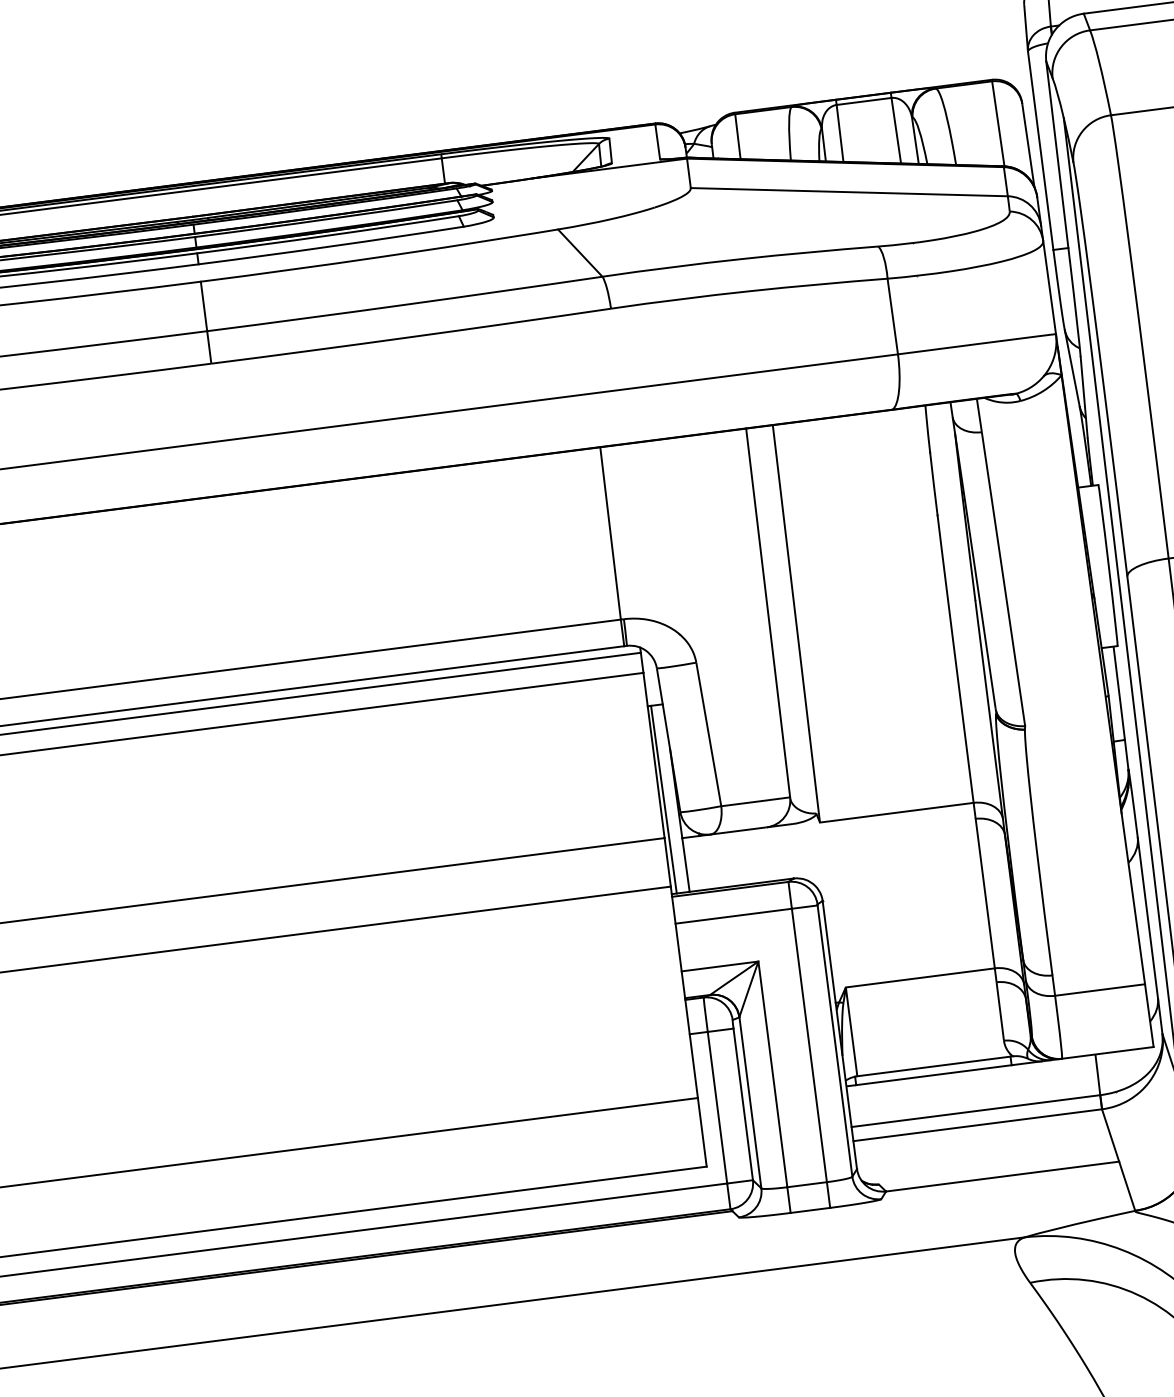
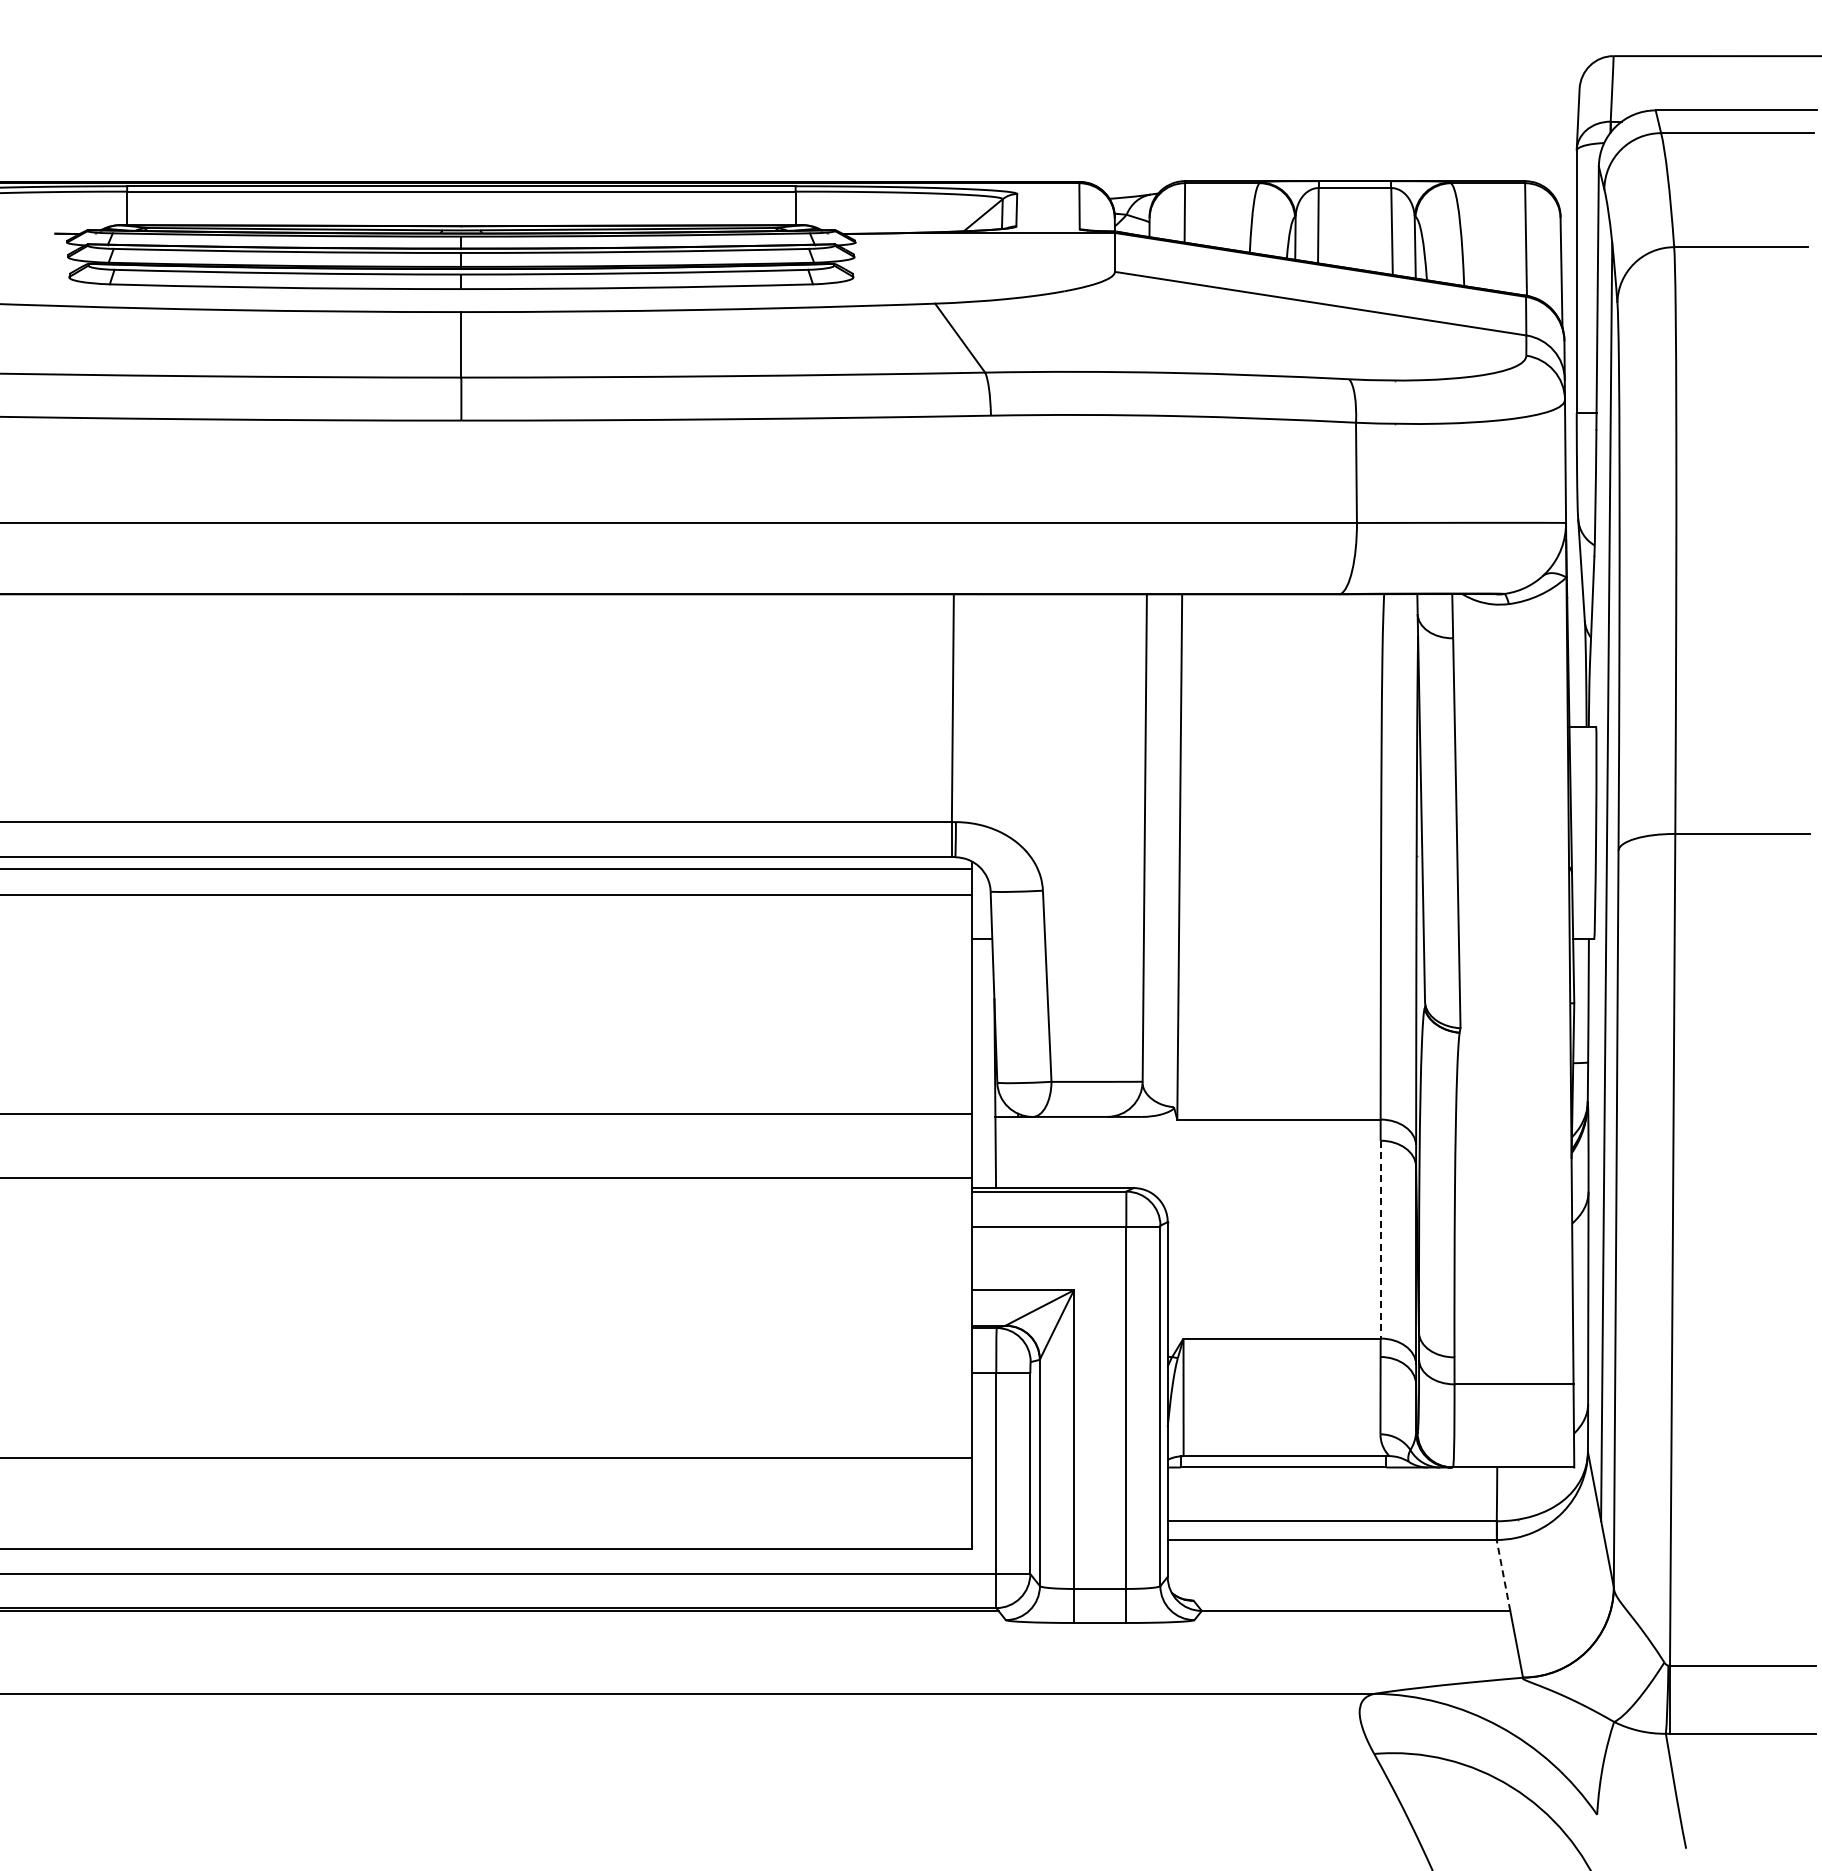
line: (663, 799) -> (977, 1063), removed
line: (985, 893) -> (1380, 1239), solid -> dashed
line: (1110, 1135) -> (1503, 1575), solid -> dashed

